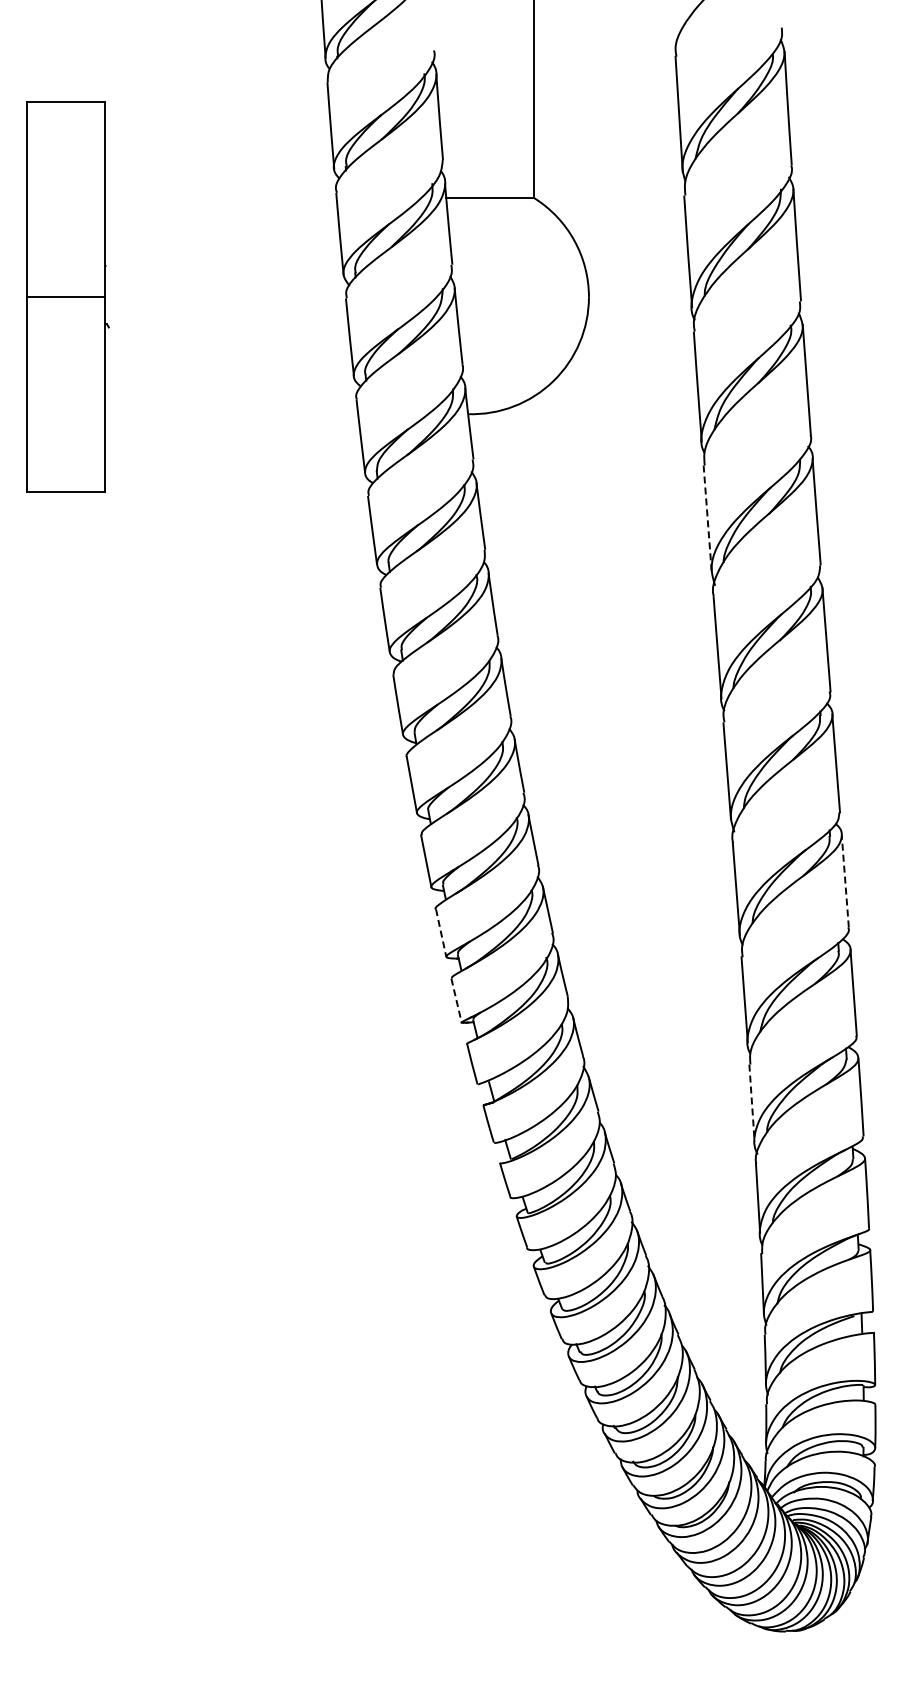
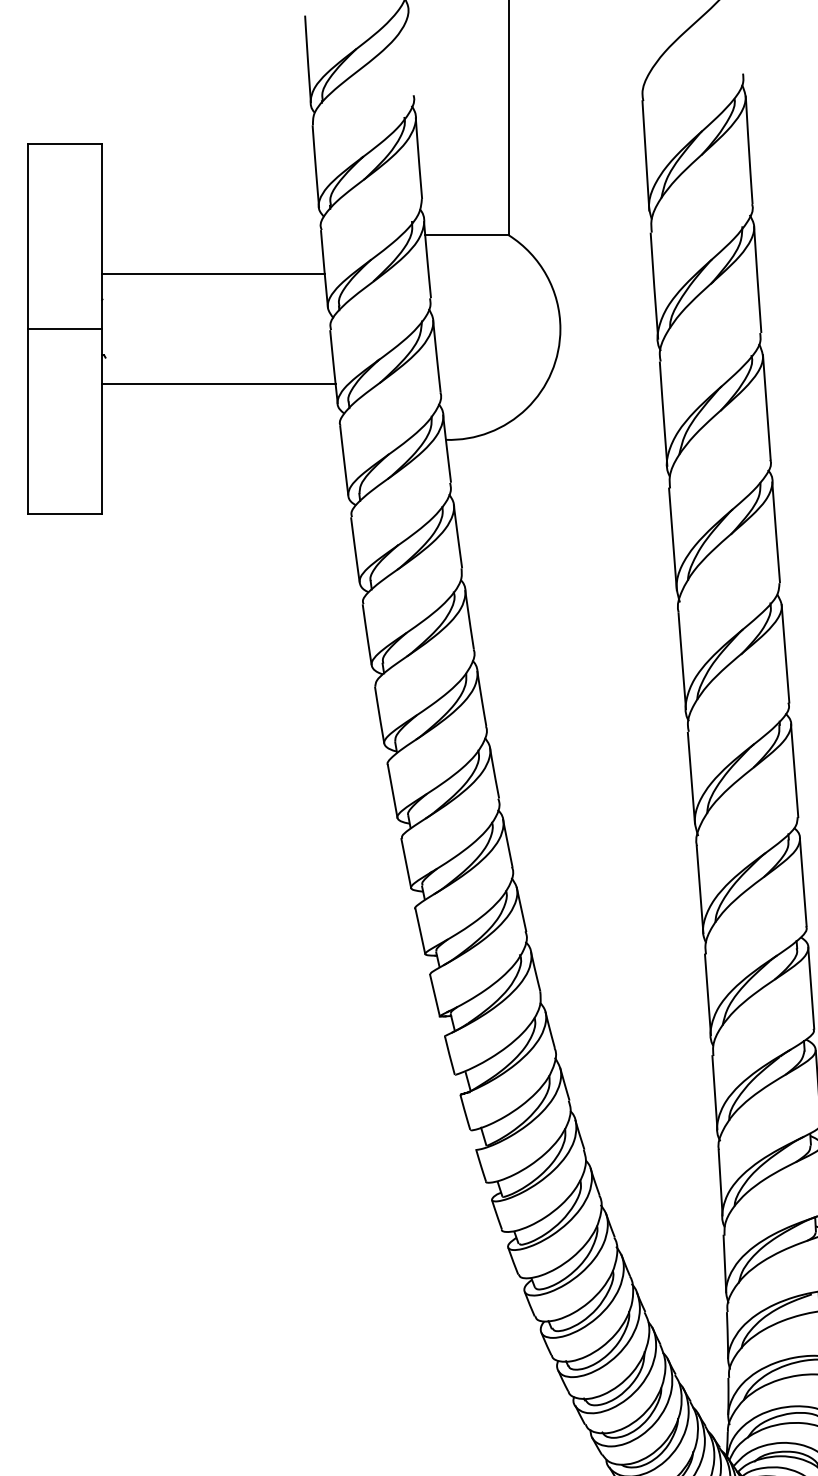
line: (222, 238) -> (213, 273), added
line: (228, 355) -> (218, 384), added
line: (707, 519) -> (672, 539), dashed -> solid
line: (845, 880) -> (803, 881), dashed -> solid
line: (441, 933) -> (420, 931), dashed -> solid
line: (456, 1000) -> (434, 995), dashed -> solid
line: (752, 1103) -> (715, 1092), dashed -> solid

